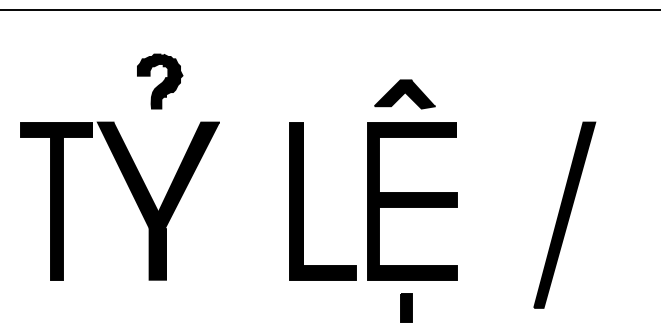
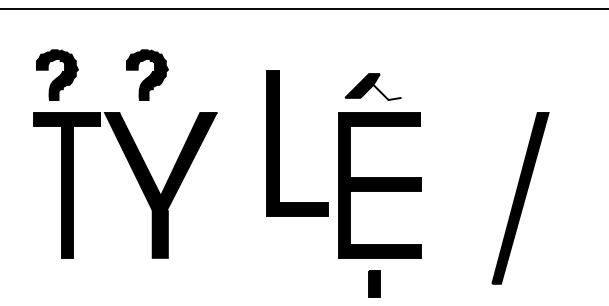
part: (62, 80) -> (57, 74), added
fill: (420, 94) -> (387, 87), removed
part: (132, 194) -> (136, 179), moved
part: (303, 201) -> (279, 143), moved

